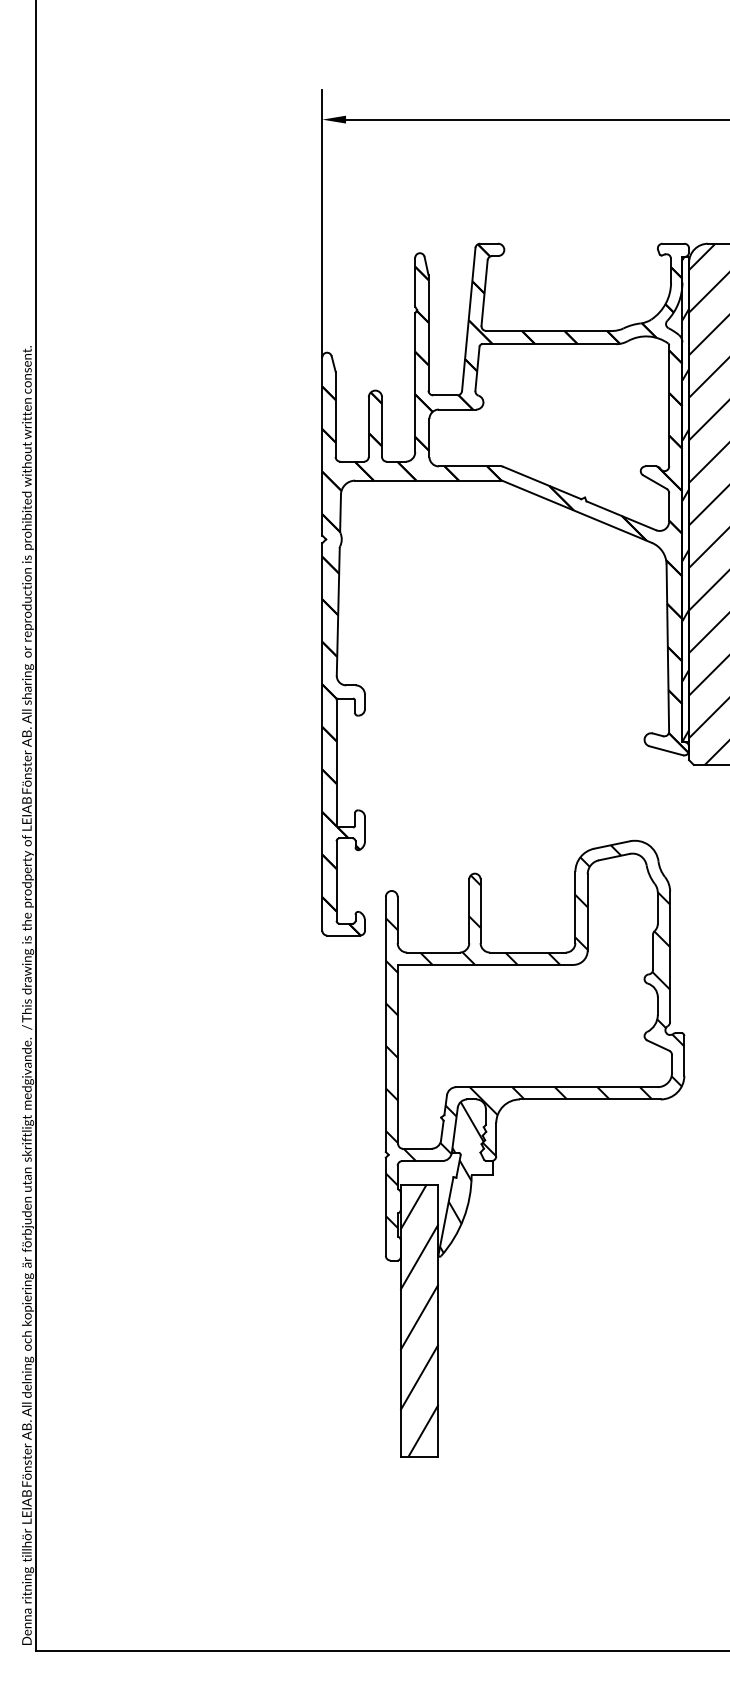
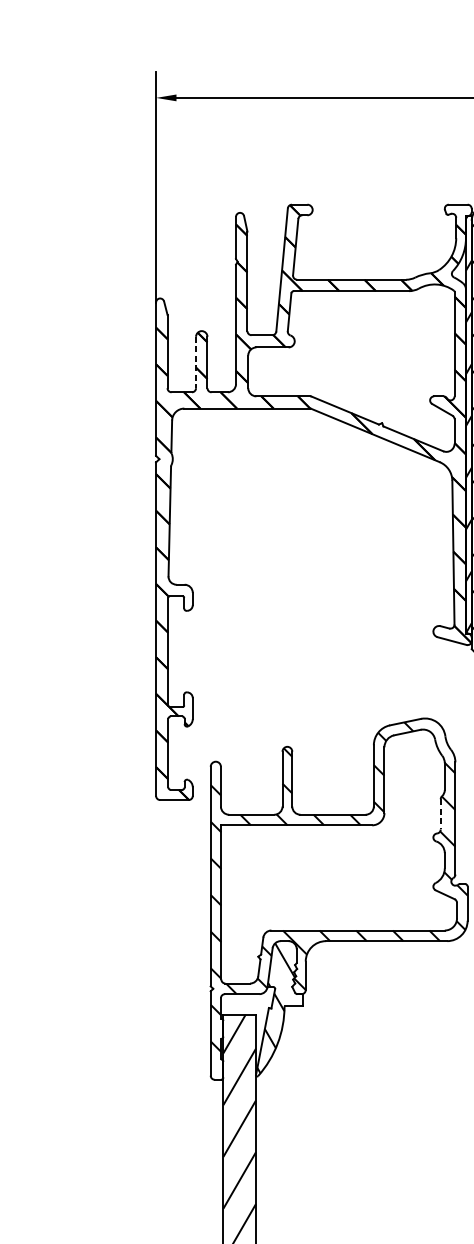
line: (368, 427) -> (195, 362), solid -> dashed
line: (653, 952) -> (441, 814), solid -> dashed

